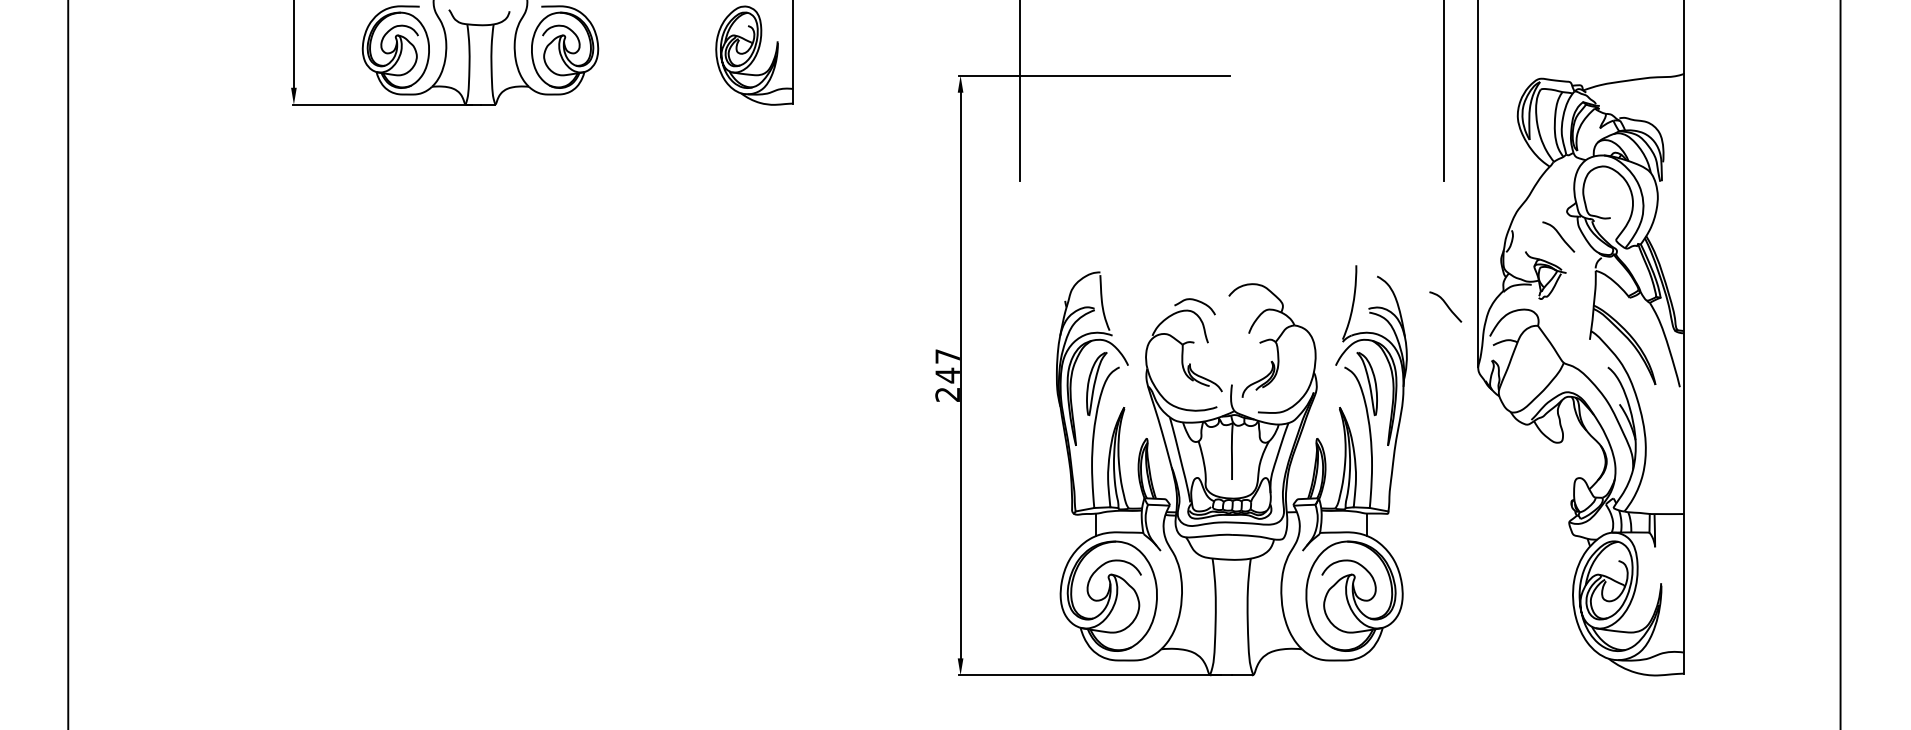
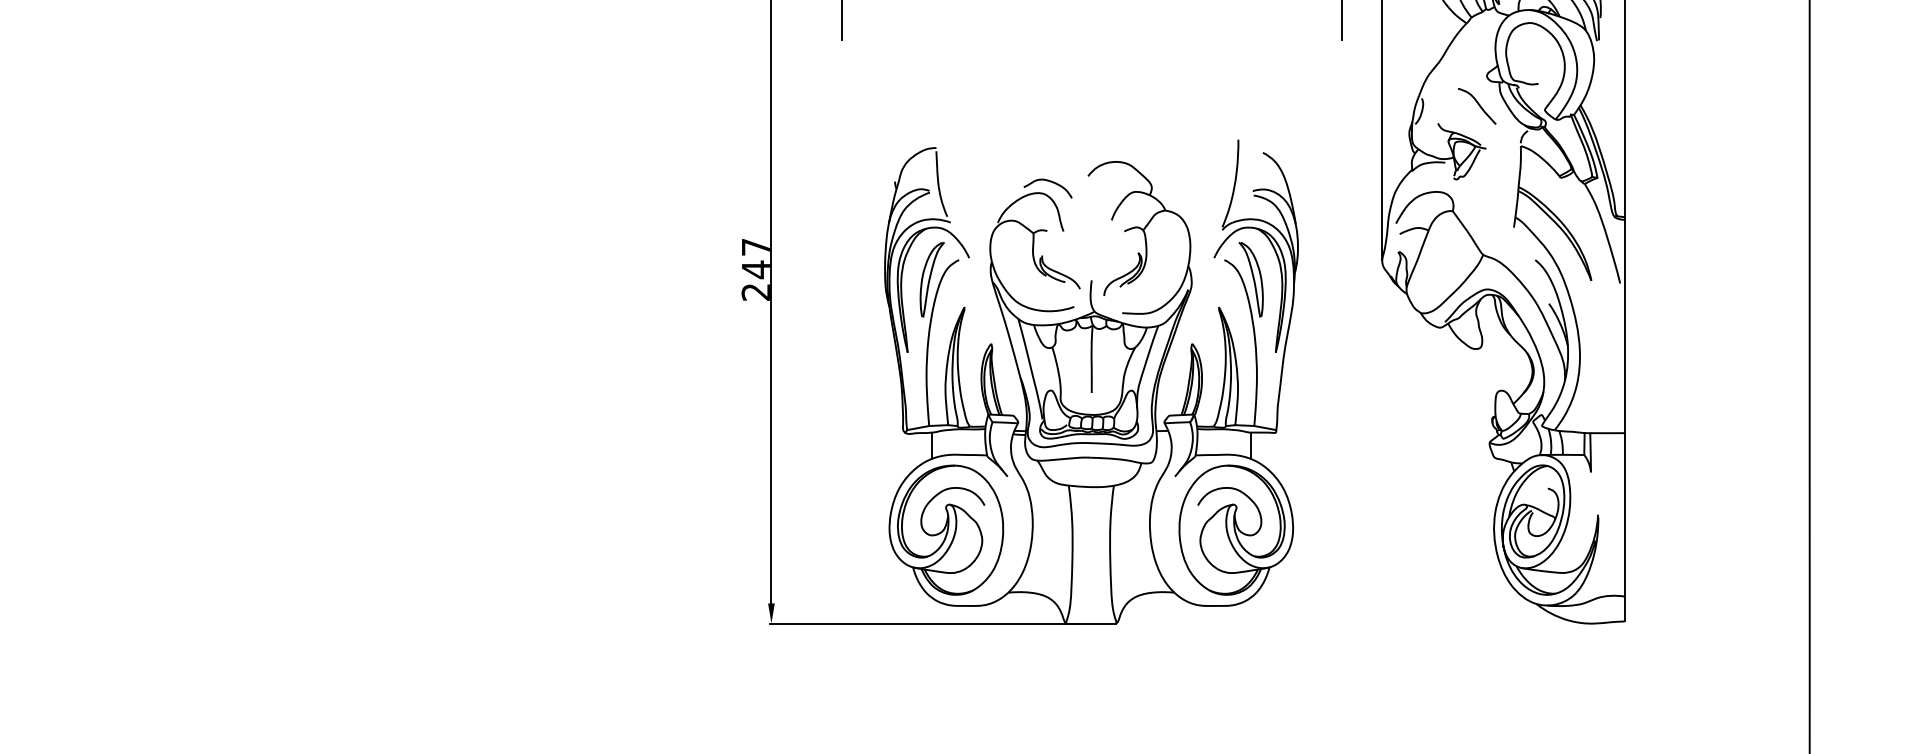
curve: (1446, 306) -> (1344, 188), removed

